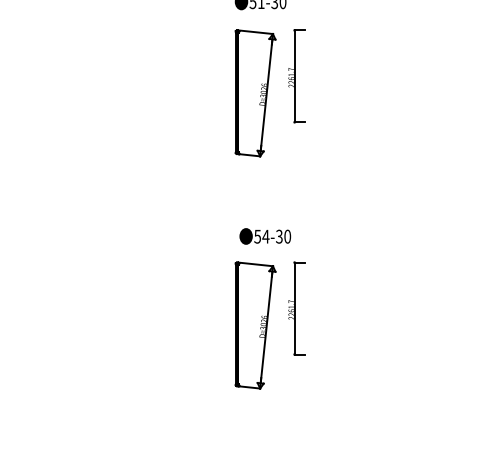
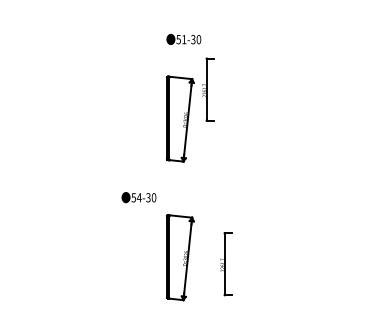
part: (255, 92) -> (180, 118), moved
text: (264, 236) -> (138, 197), moved
part: (297, 308) -> (226, 264), moved

